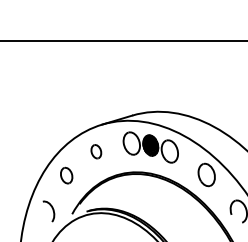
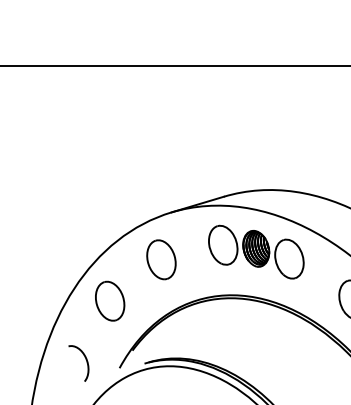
part: (96, 151) -> (161, 259), size x1.67
part: (66, 175) -> (109, 300), size x1.43

